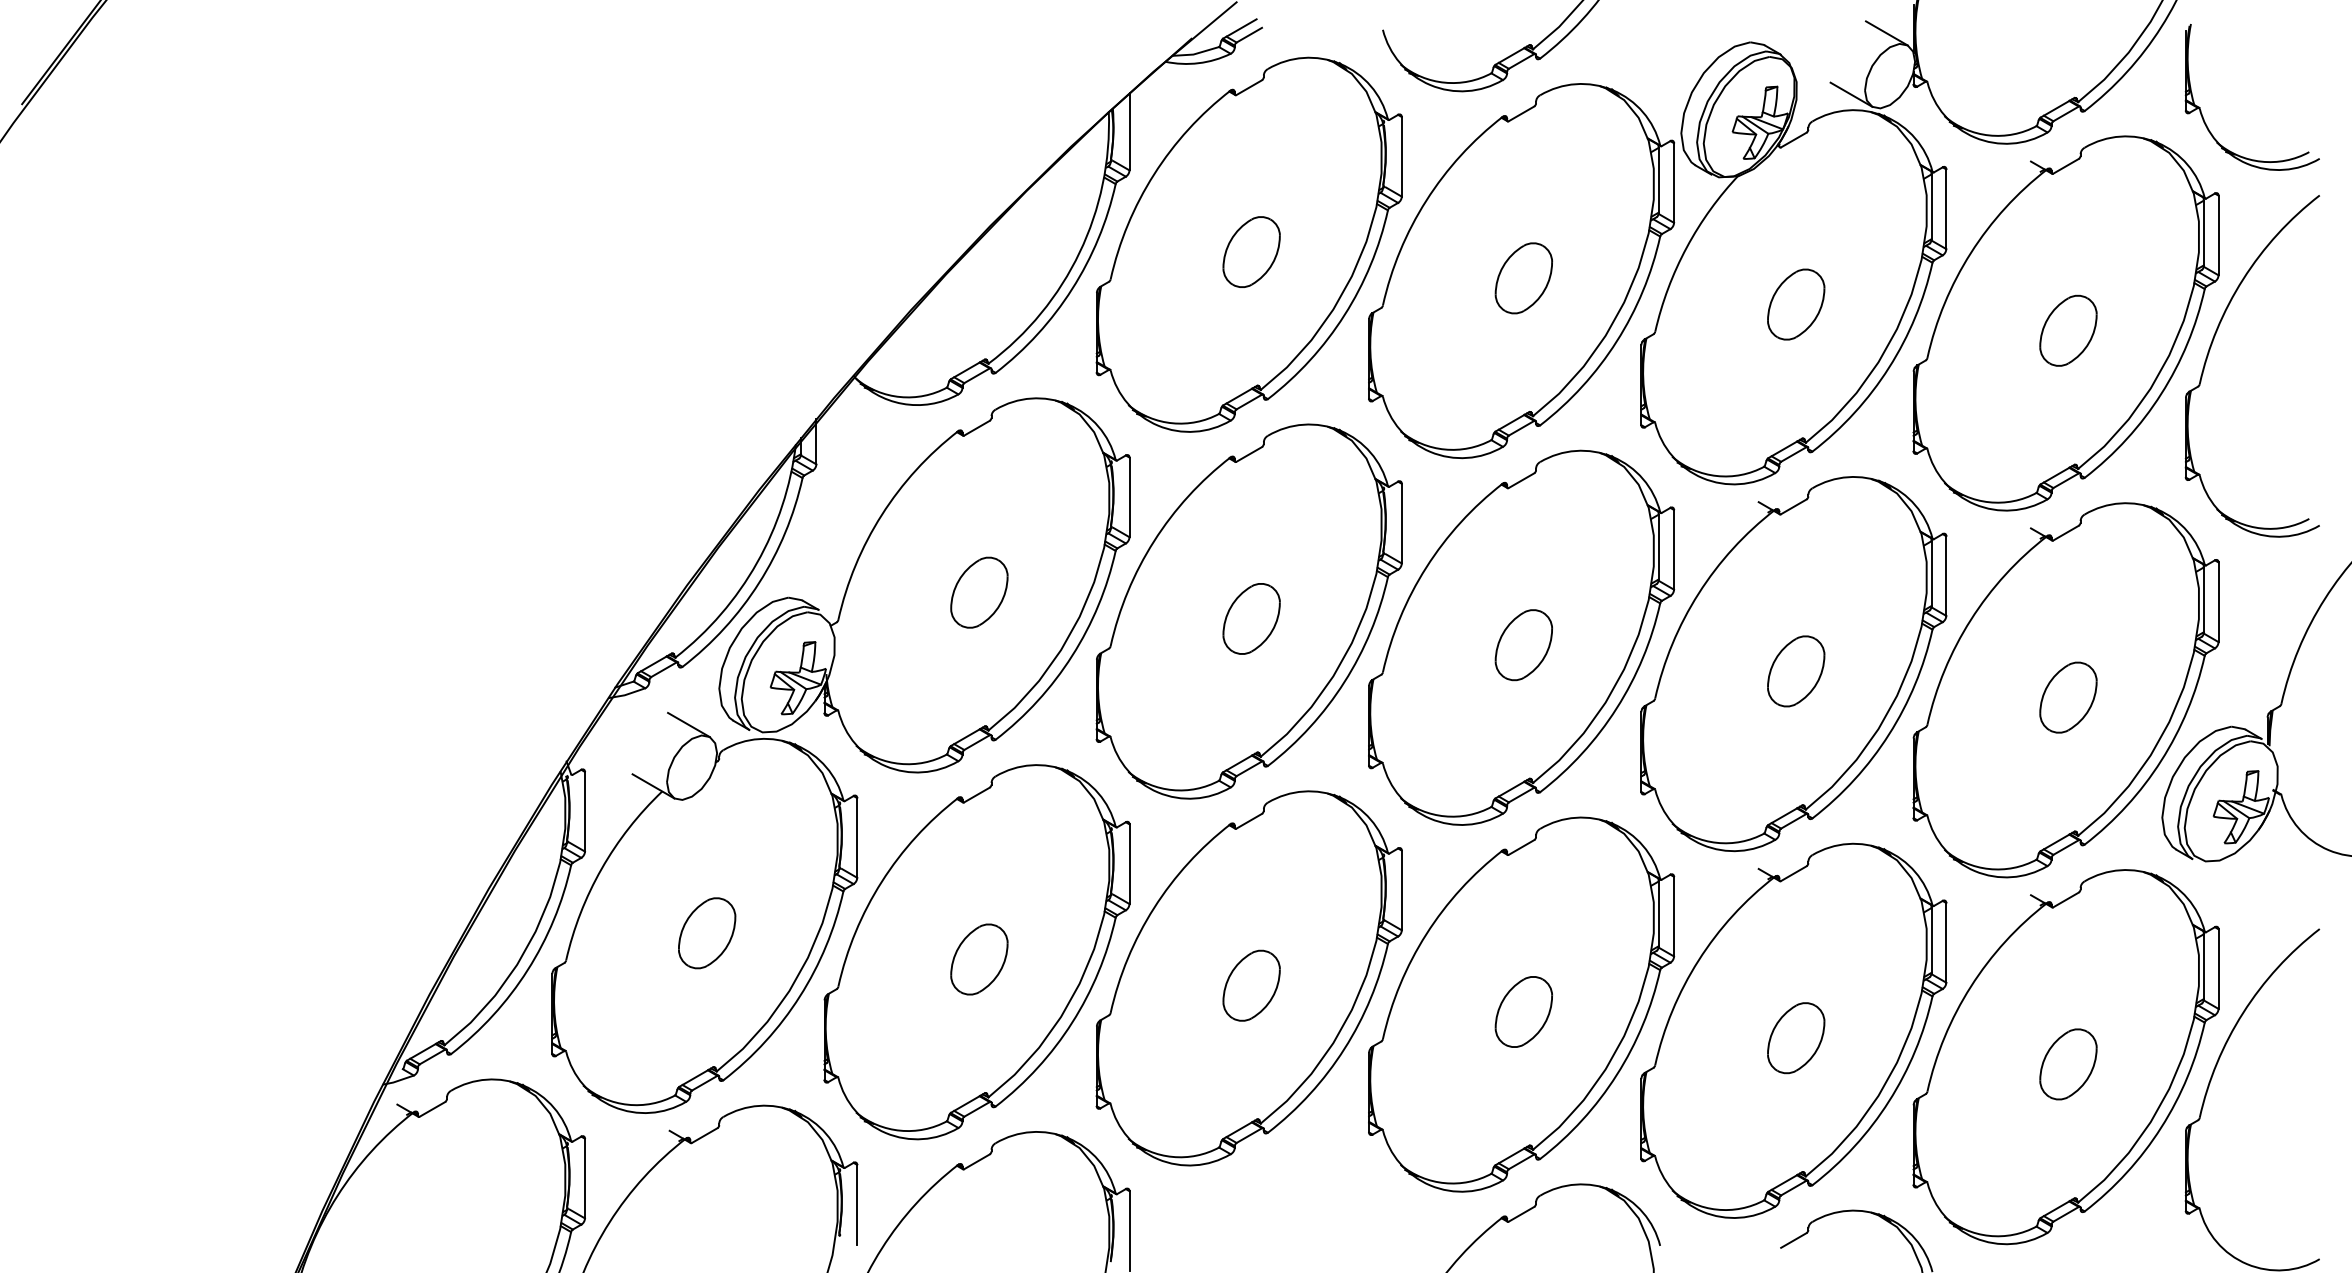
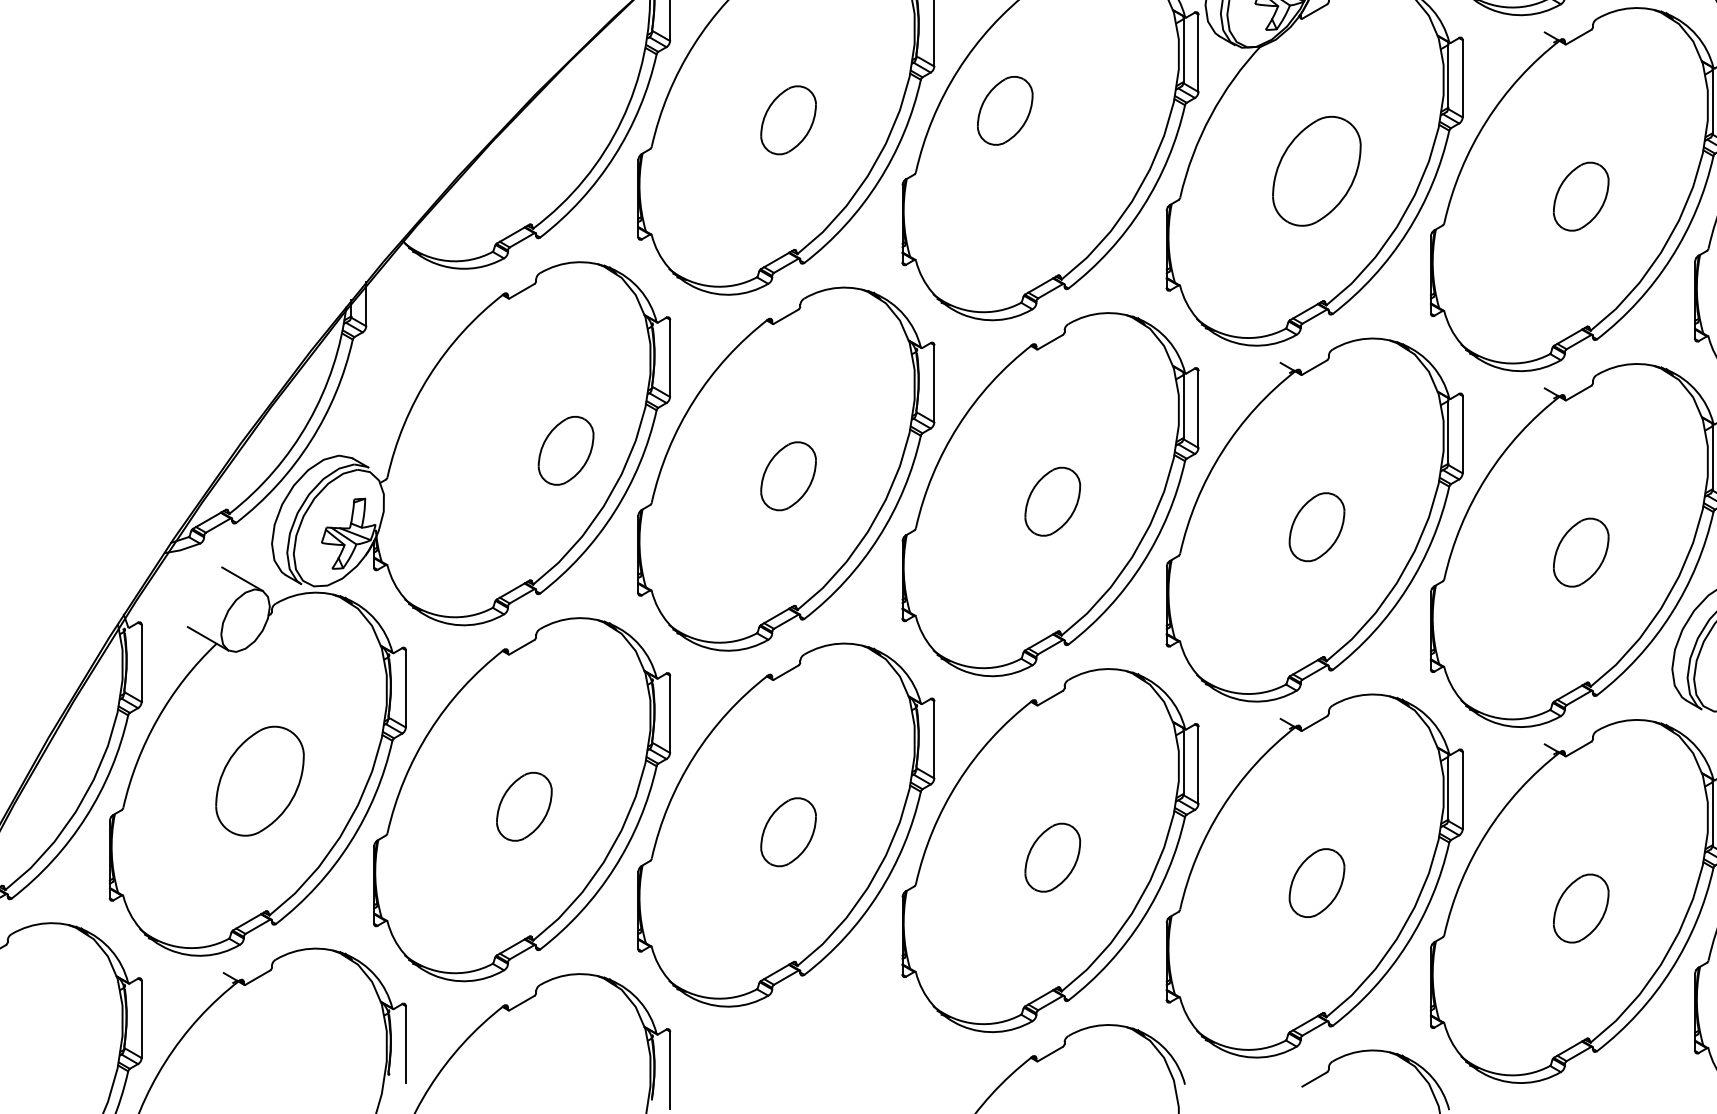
part: (1523, 278) -> (1004, 110), moved
part: (1796, 304) -> (1317, 171), size x1.6
part: (979, 592) -> (566, 450), moved
part: (707, 933) -> (260, 781), size x1.6

